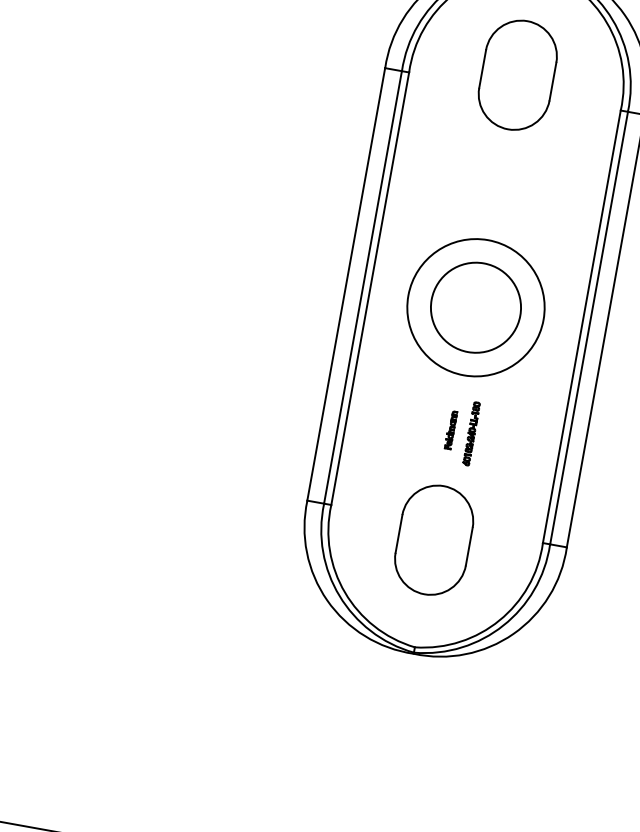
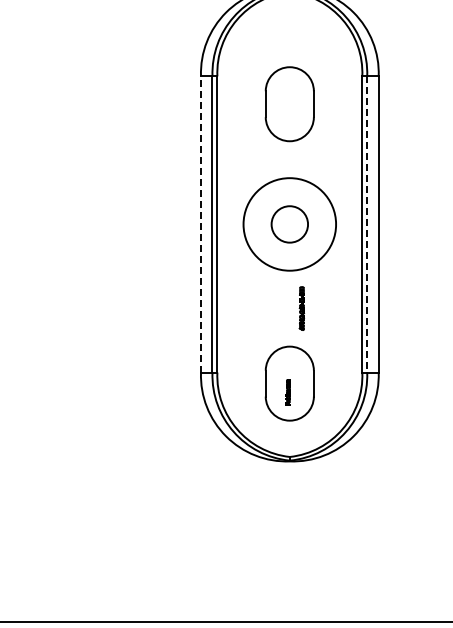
part: (517, 75) -> (289, 104), moved
line: (345, 282) -> (200, 223), solid -> dashed
circle: (475, 307) -> (289, 224), size x0.6
line: (589, 328) -> (367, 224), solid -> dashed
part: (450, 429) -> (287, 392), moved

